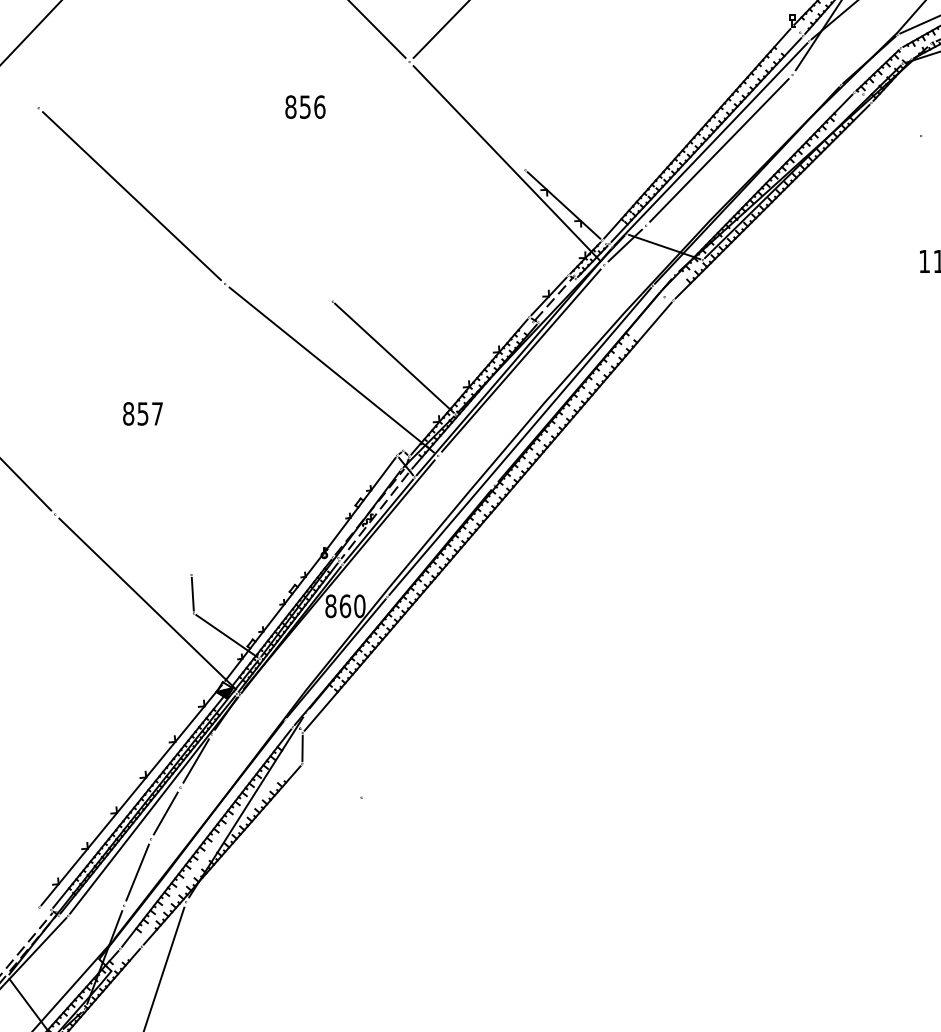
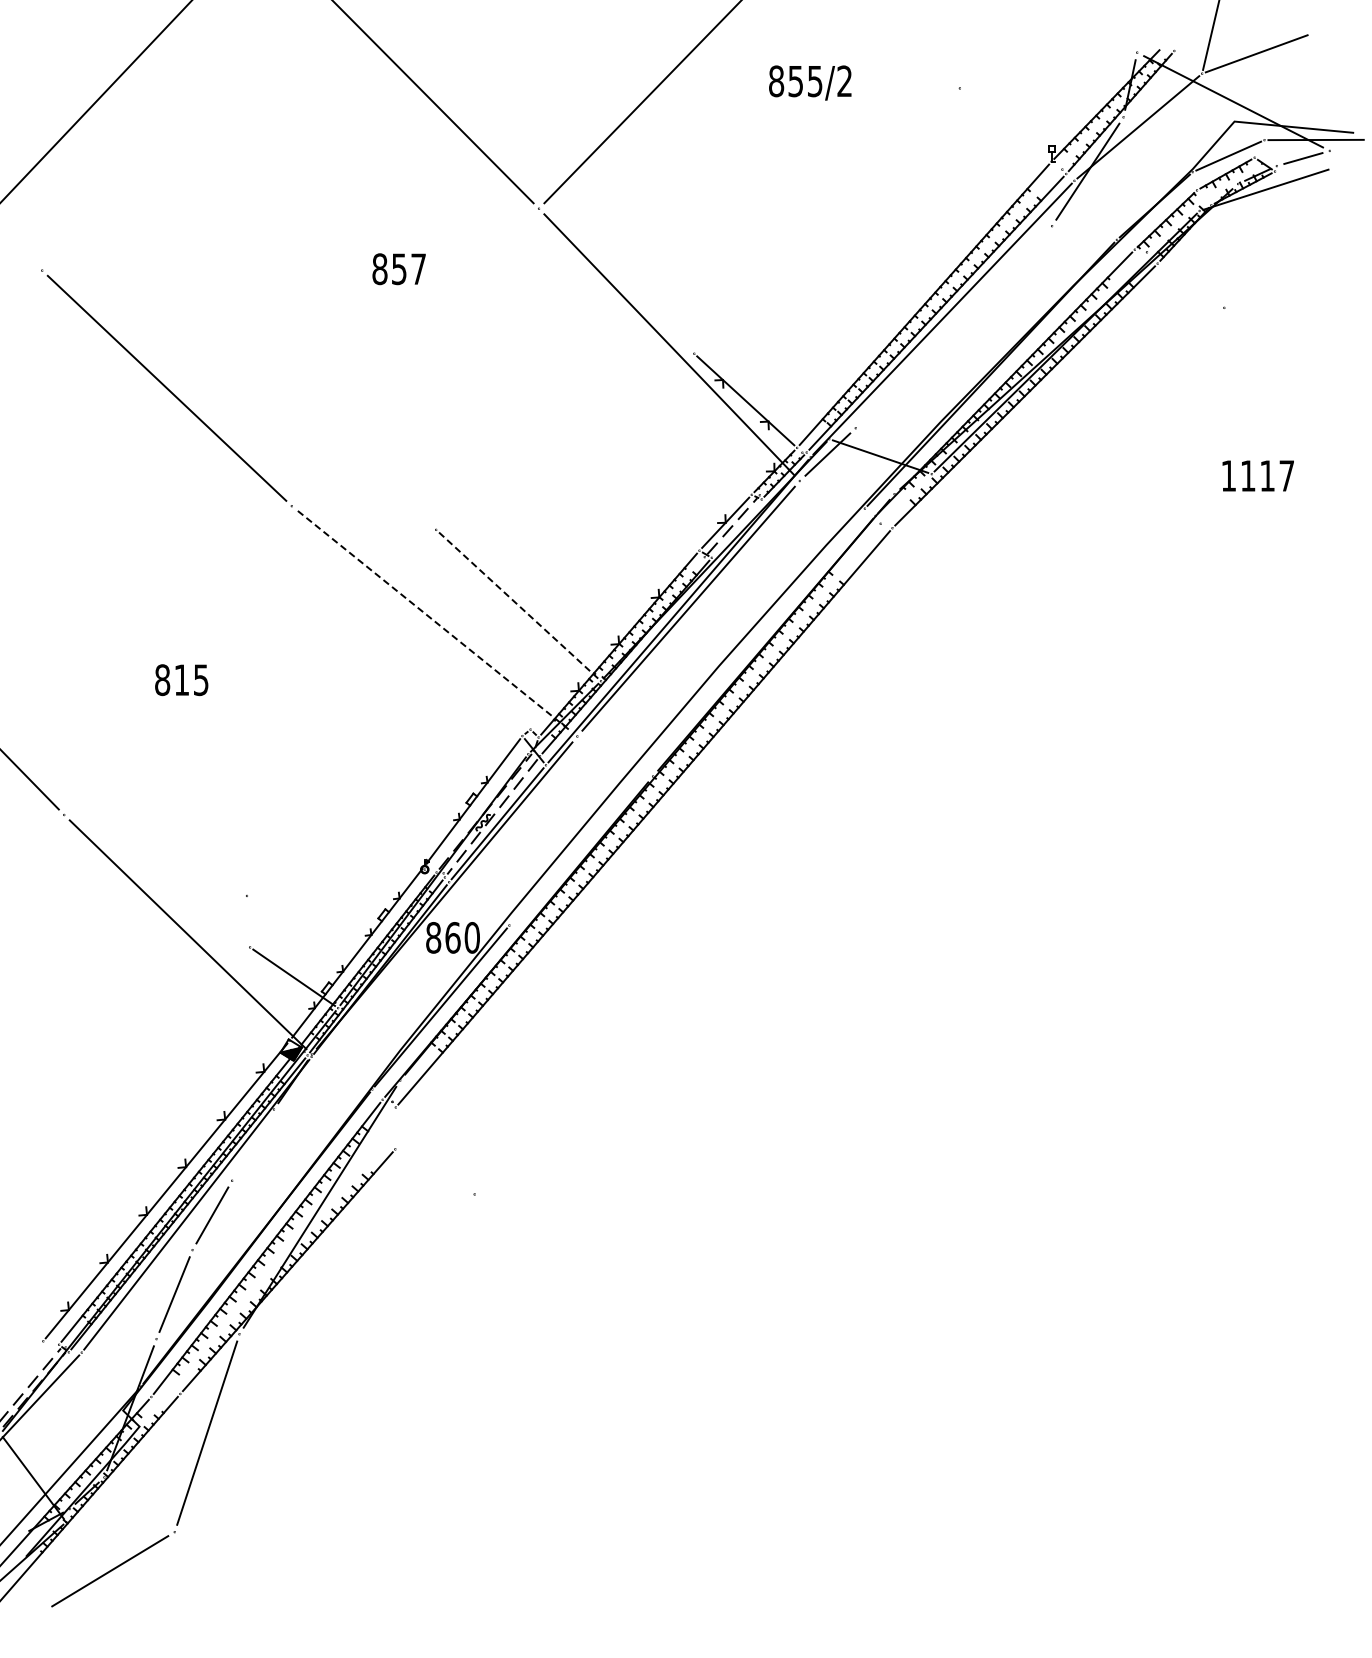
text: (319, 107) -> (418, 269), 856 -> 857
line: (719, 149) -> (953, 326), removed
line: (394, 358) -> (518, 605), solid -> dashed
line: (331, 370) -> (434, 621), solid -> dashed
text: (150, 414) -> (191, 680), 857 -> 815
line: (519, 441) -> (686, 716), removed
line: (192, 594) -> (248, 921), removed
line: (302, 748) -> (395, 1128), removed
line: (196, 761) -> (253, 1145), removed

